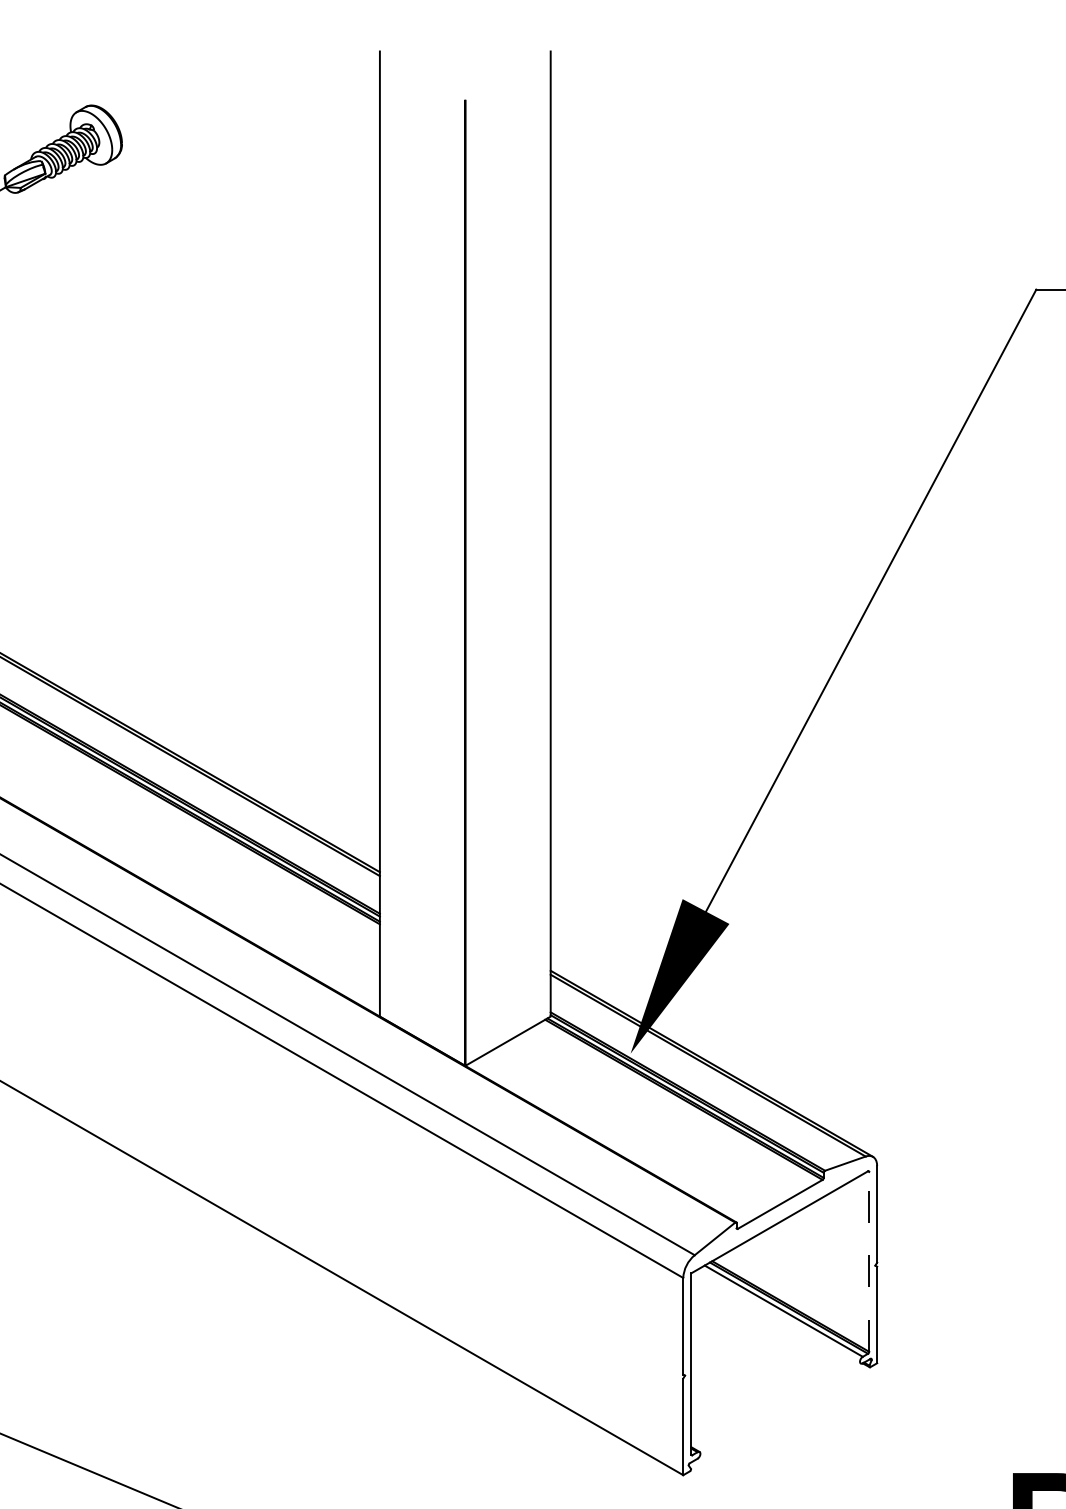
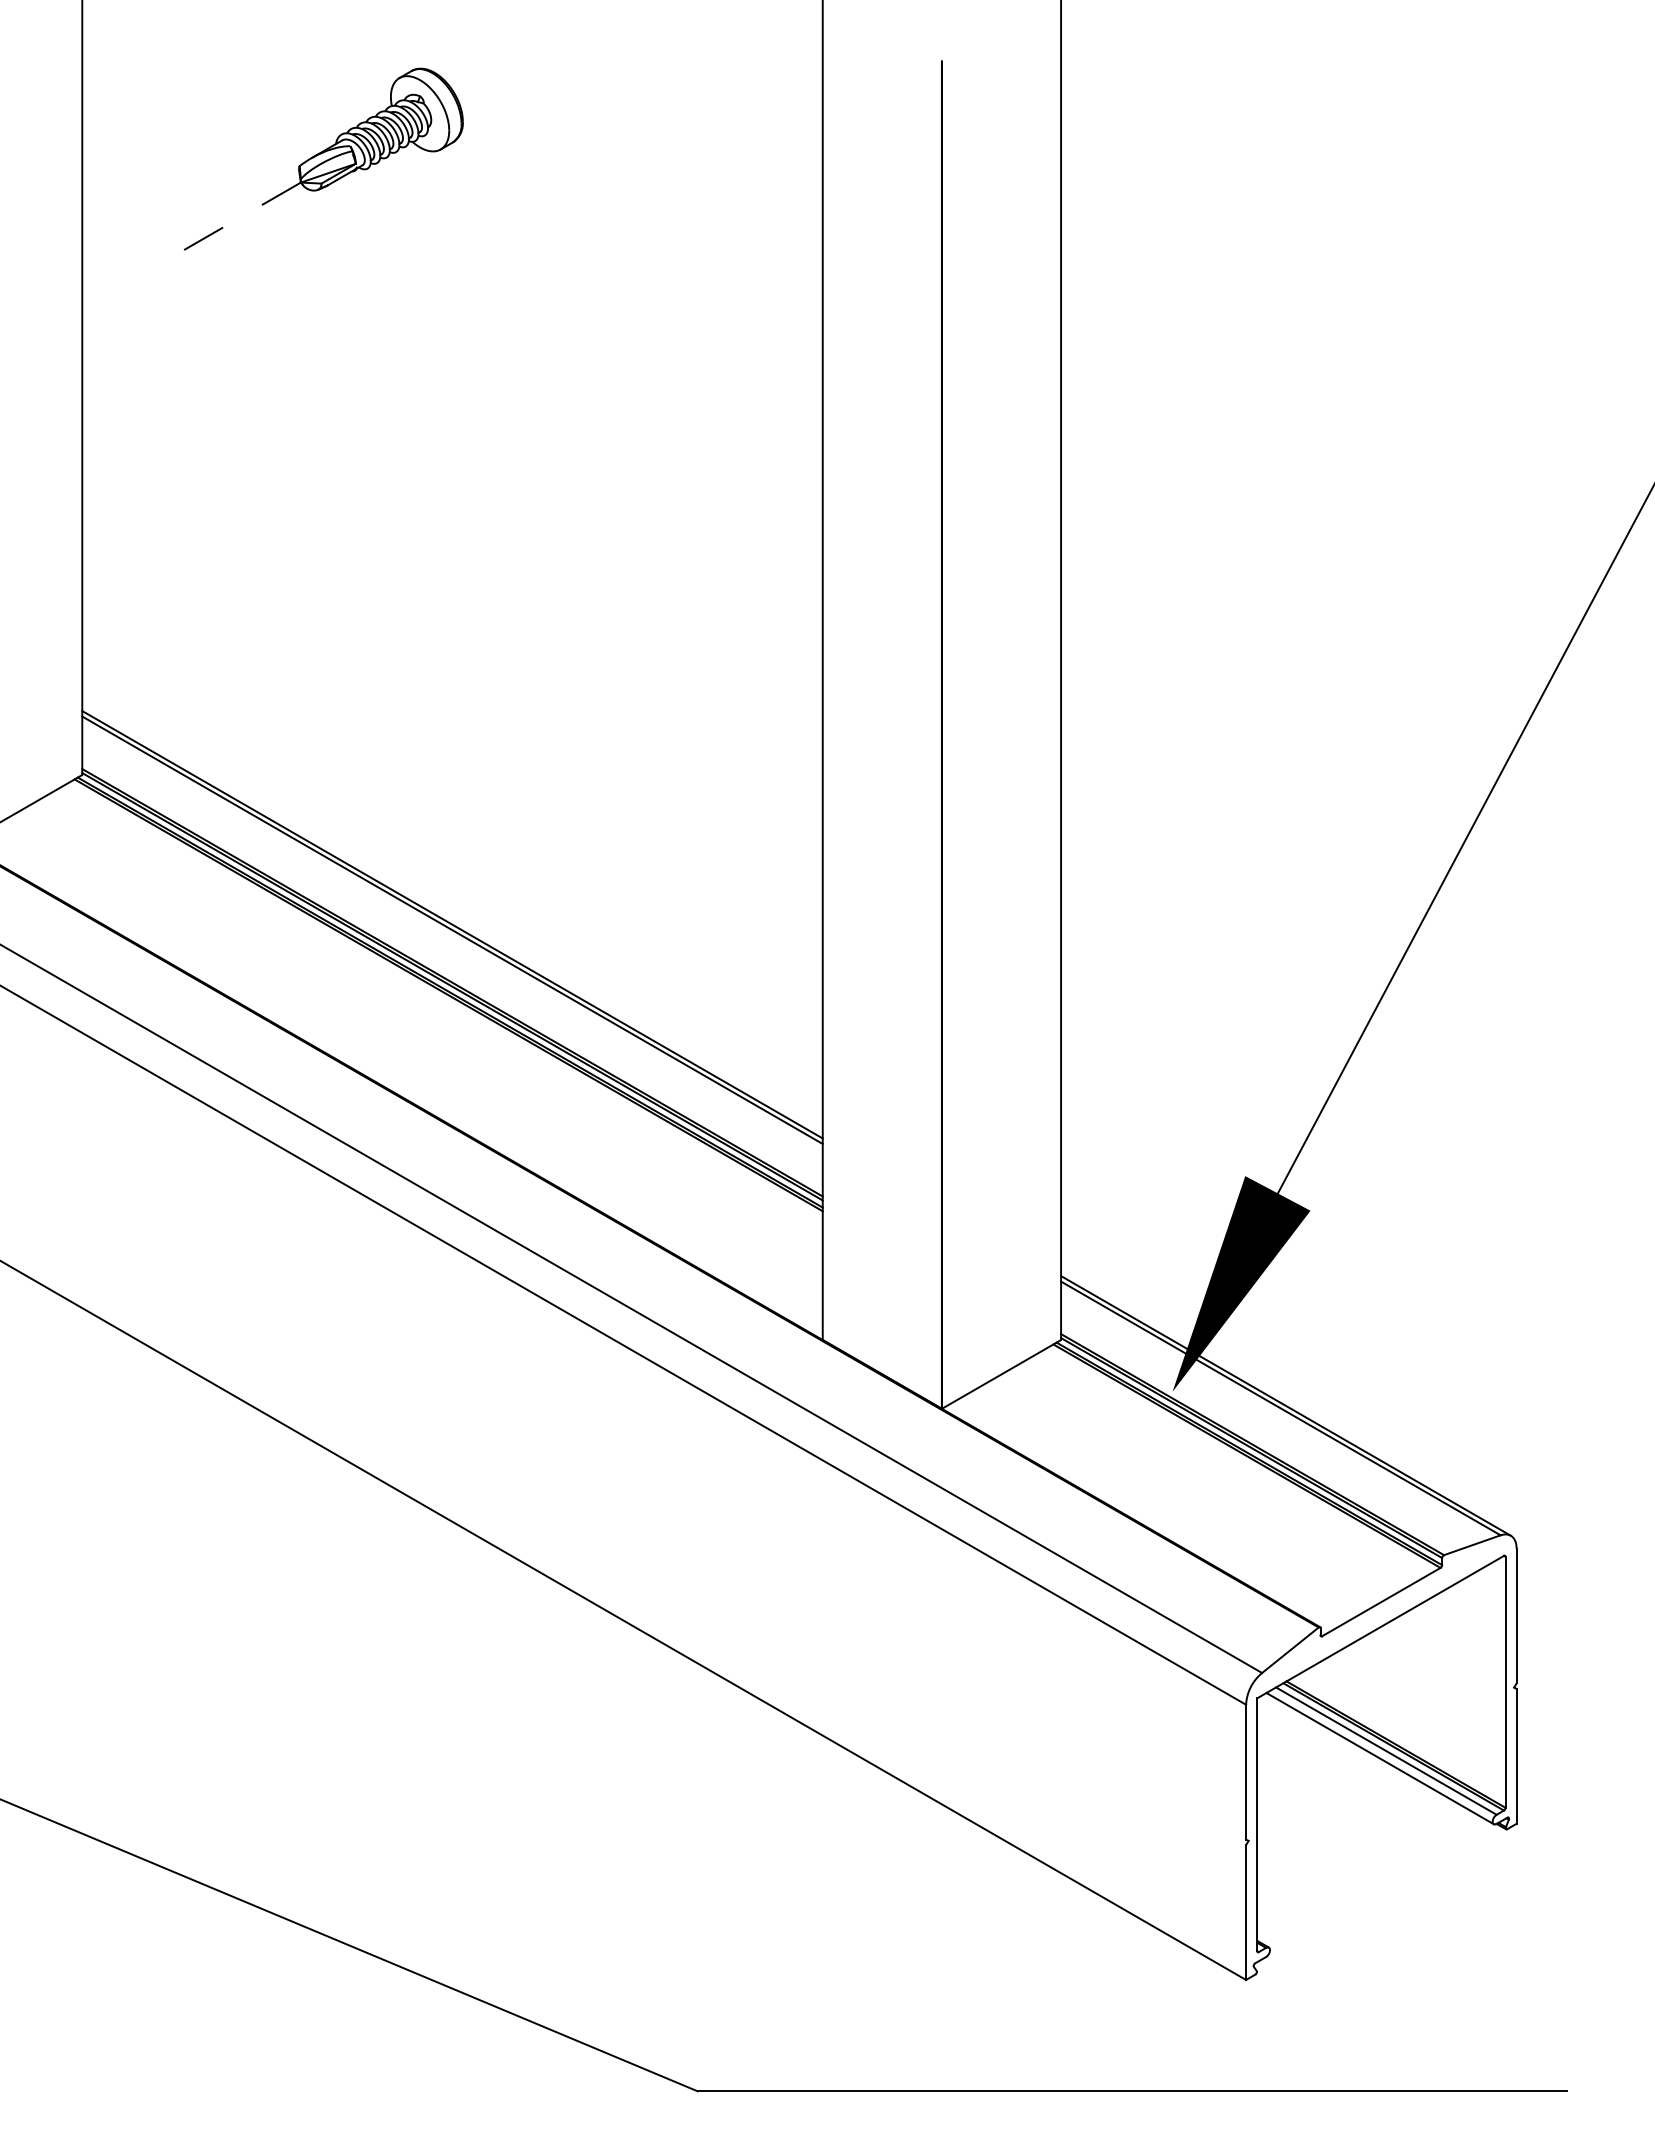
line: (869, 1261) -> (1505, 1681), dashed -> solid
line: (778, 1316) -> (1379, 1758), added

